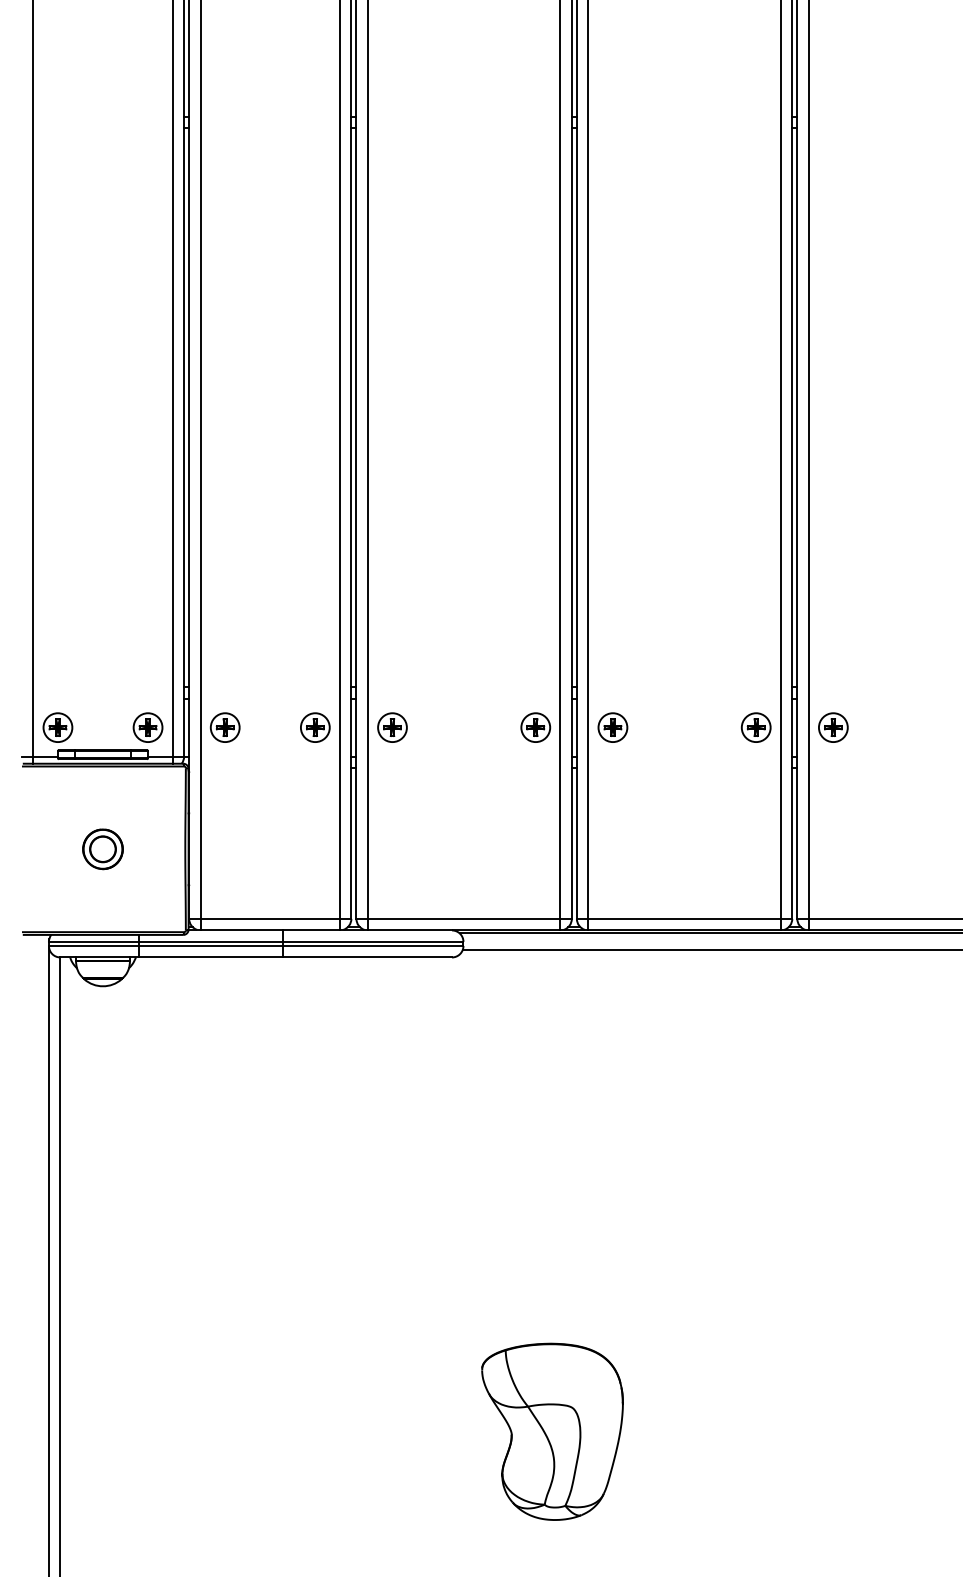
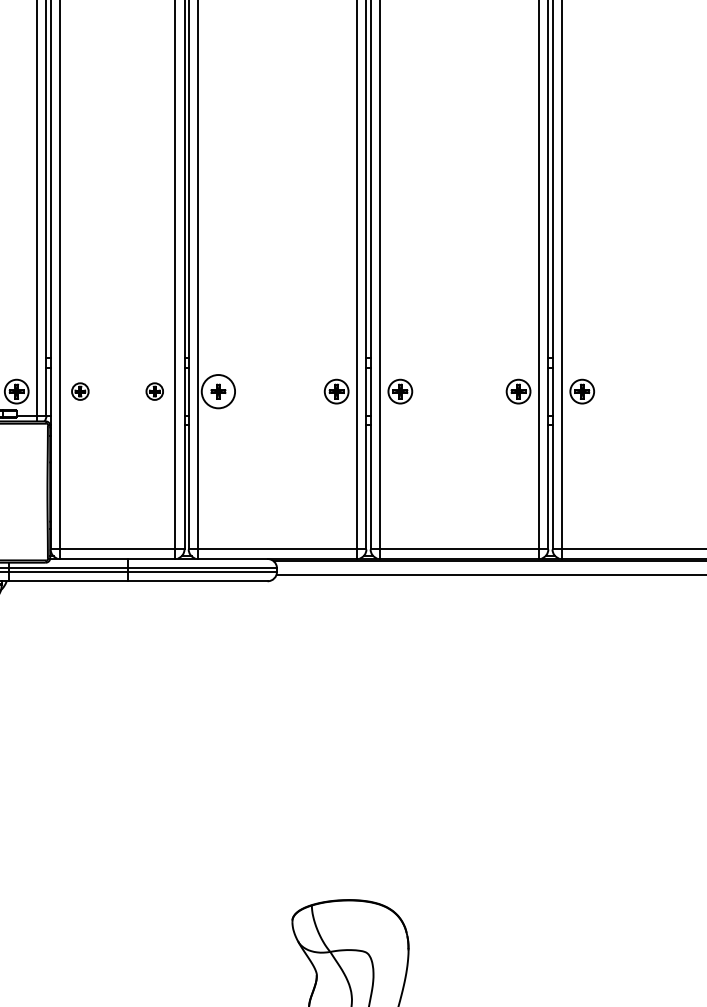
part: (224, 727) -> (79, 391), size x0.7
part: (315, 727) -> (154, 391), size x0.7
circle: (392, 727) -> (218, 391), size x1.4

